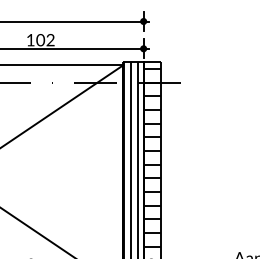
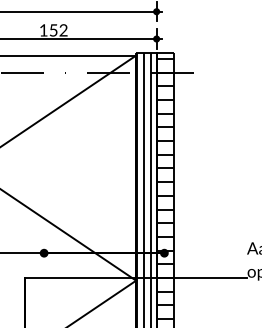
text: (40, 40) -> (53, 30), 102 -> 152

